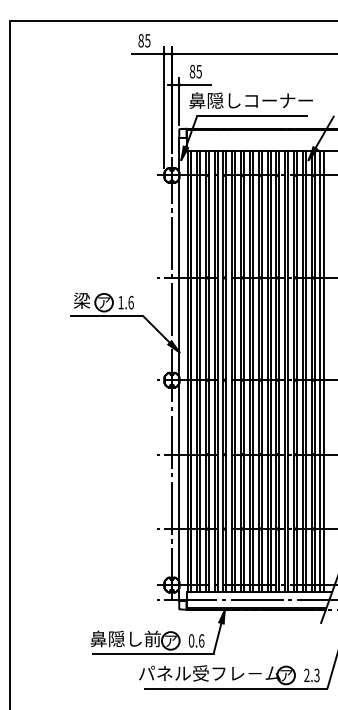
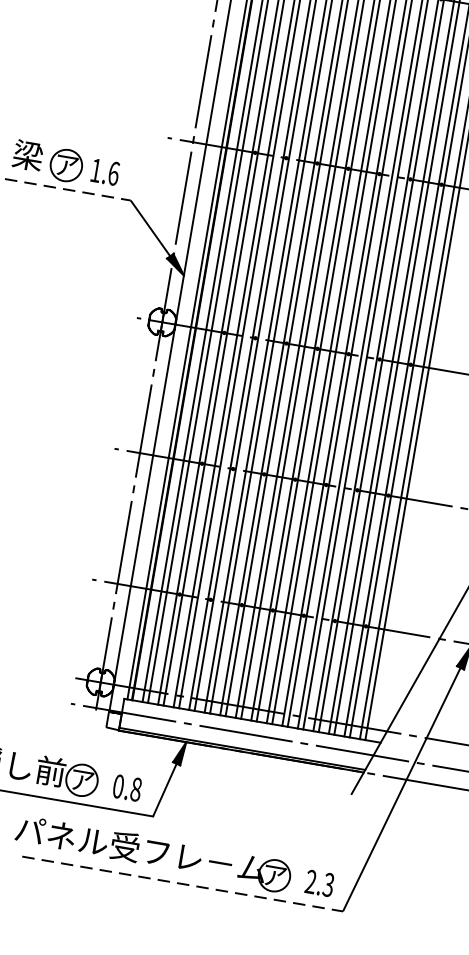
line: (107, 315) -> (68, 189), solid -> dashed
text: (201, 640) -> (136, 788), 0.6 -> 0.8
line: (236, 688) -> (183, 883), solid -> dashed

